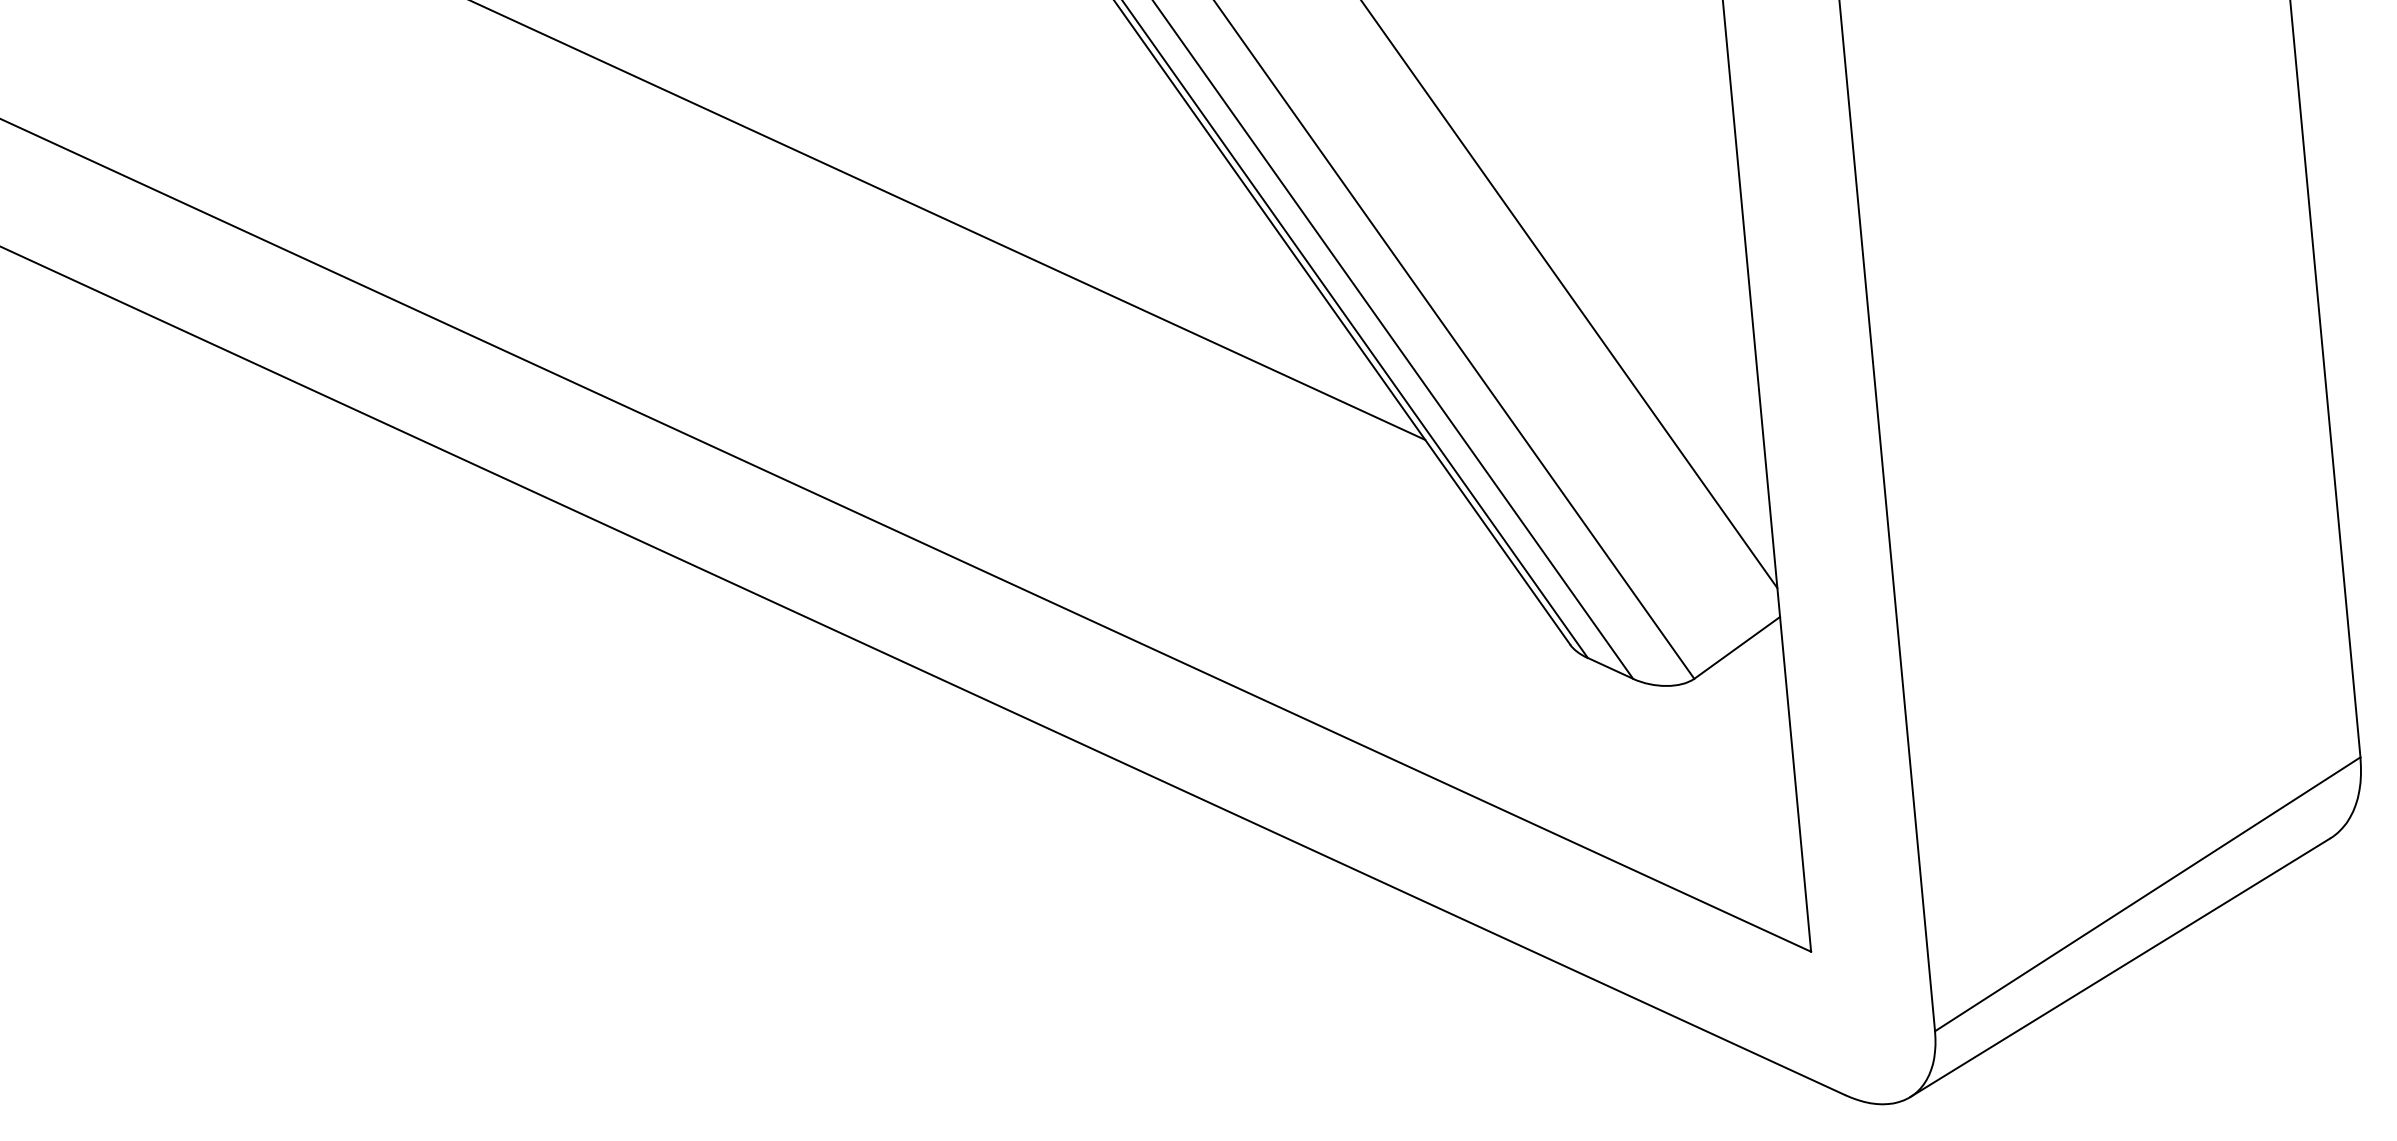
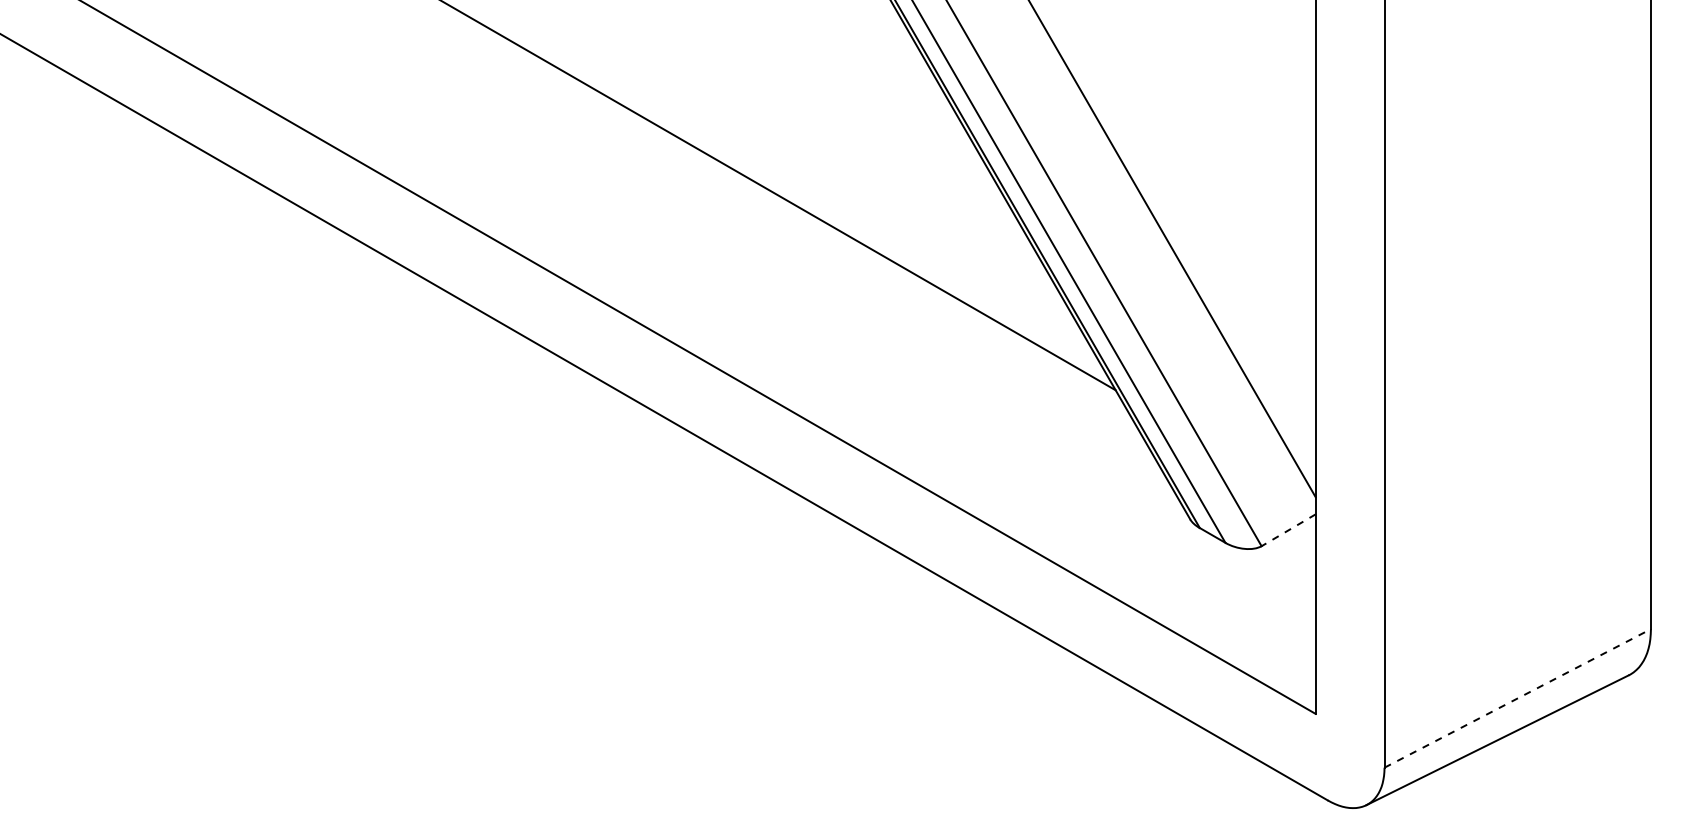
line: (1736, 648) -> (1288, 530), solid -> dashed
line: (2149, 894) -> (1518, 698), solid -> dashed

